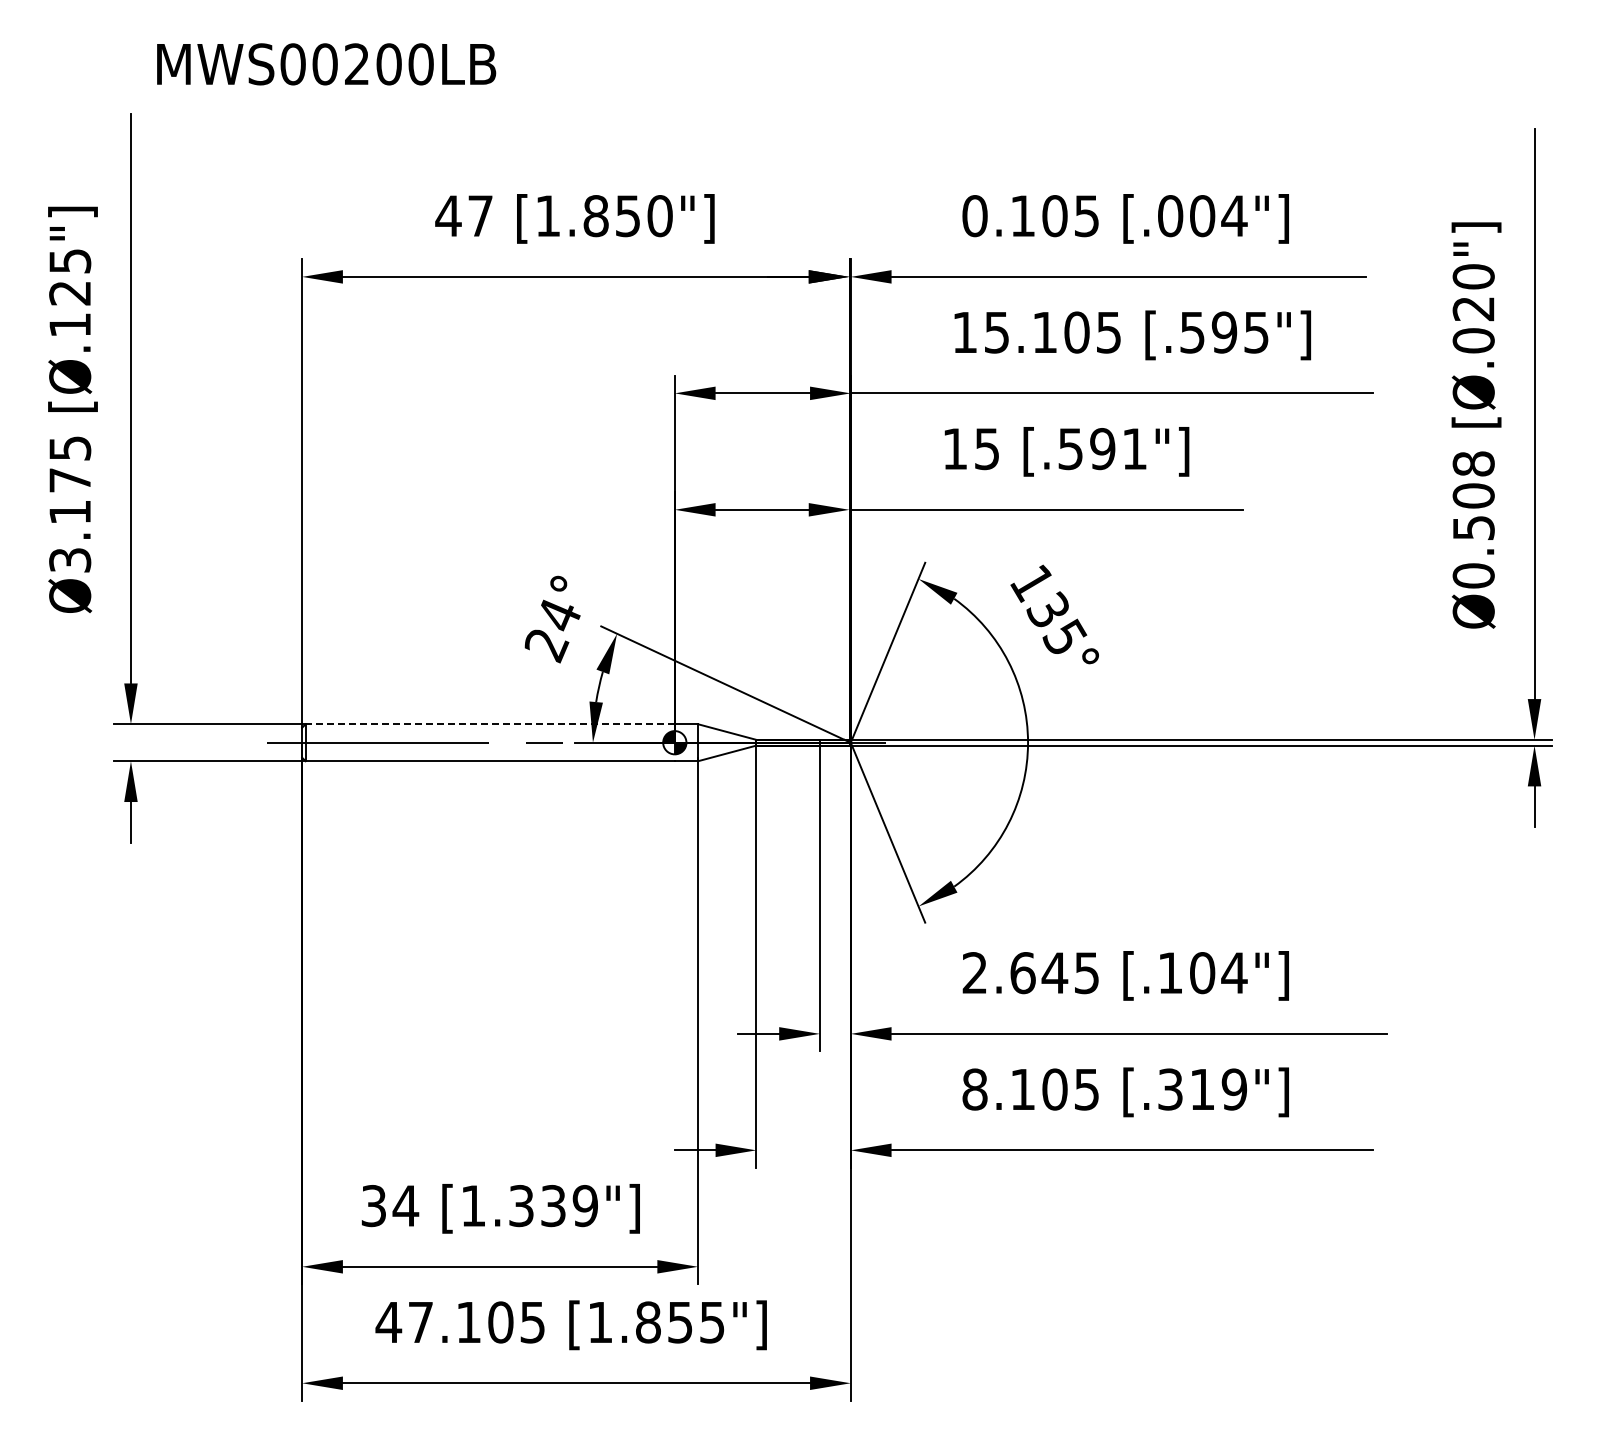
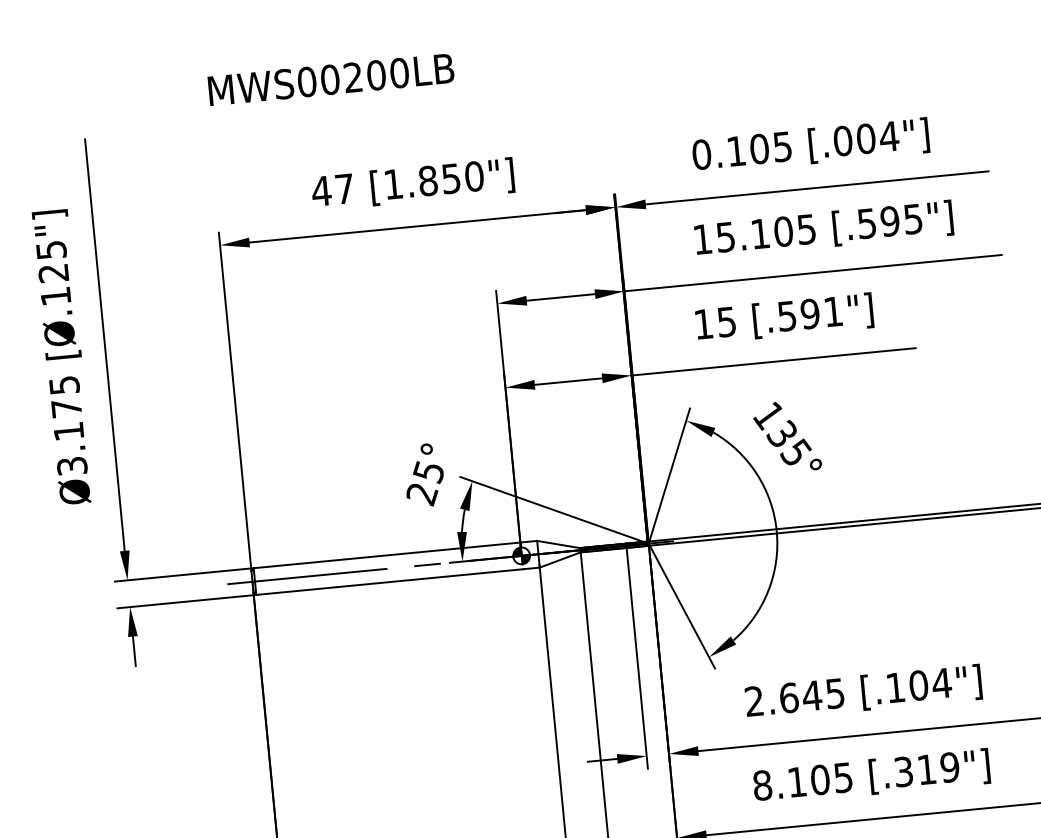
text: (326, 64) -> (331, 79), moved
text: (558, 616) -> (428, 472), 24° -> 25°
line: (490, 724) -> (387, 555), dashed -> solid

